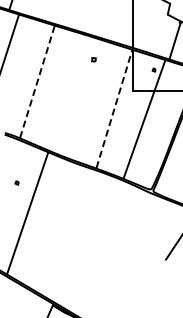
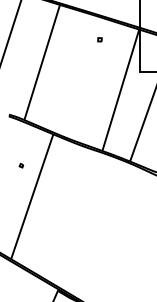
line: (37, 82) -> (42, 63), dashed -> solid
line: (114, 108) -> (120, 89), dashed -> solid

